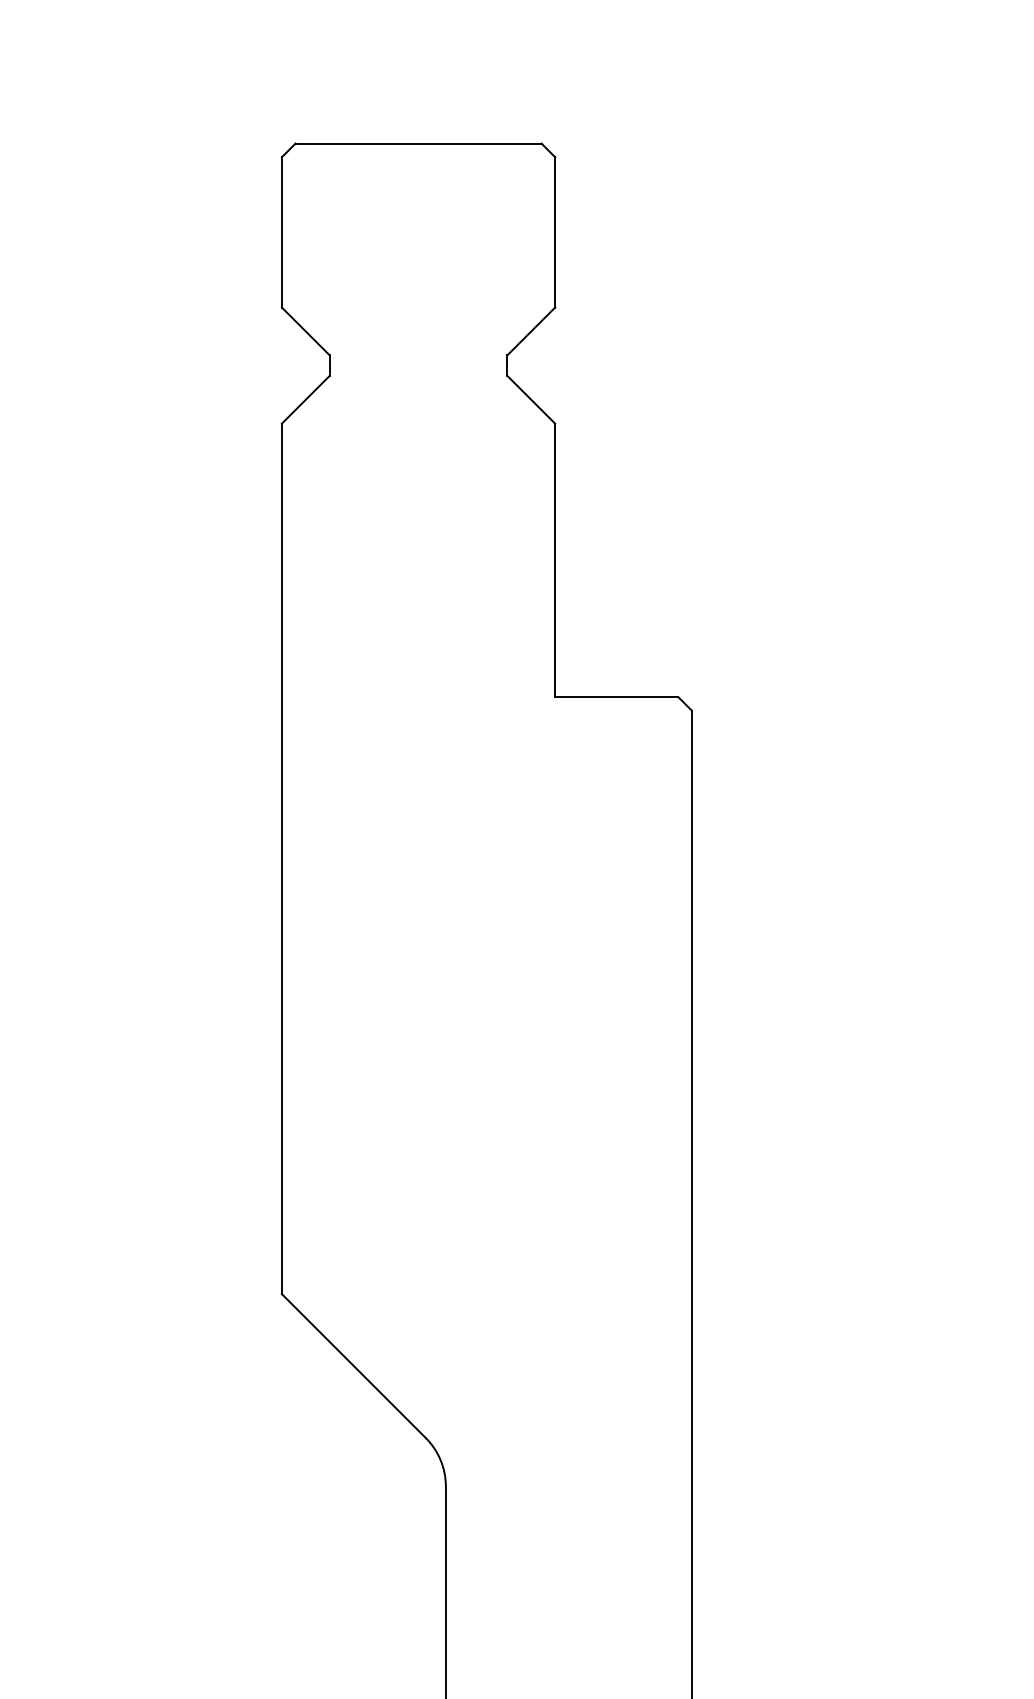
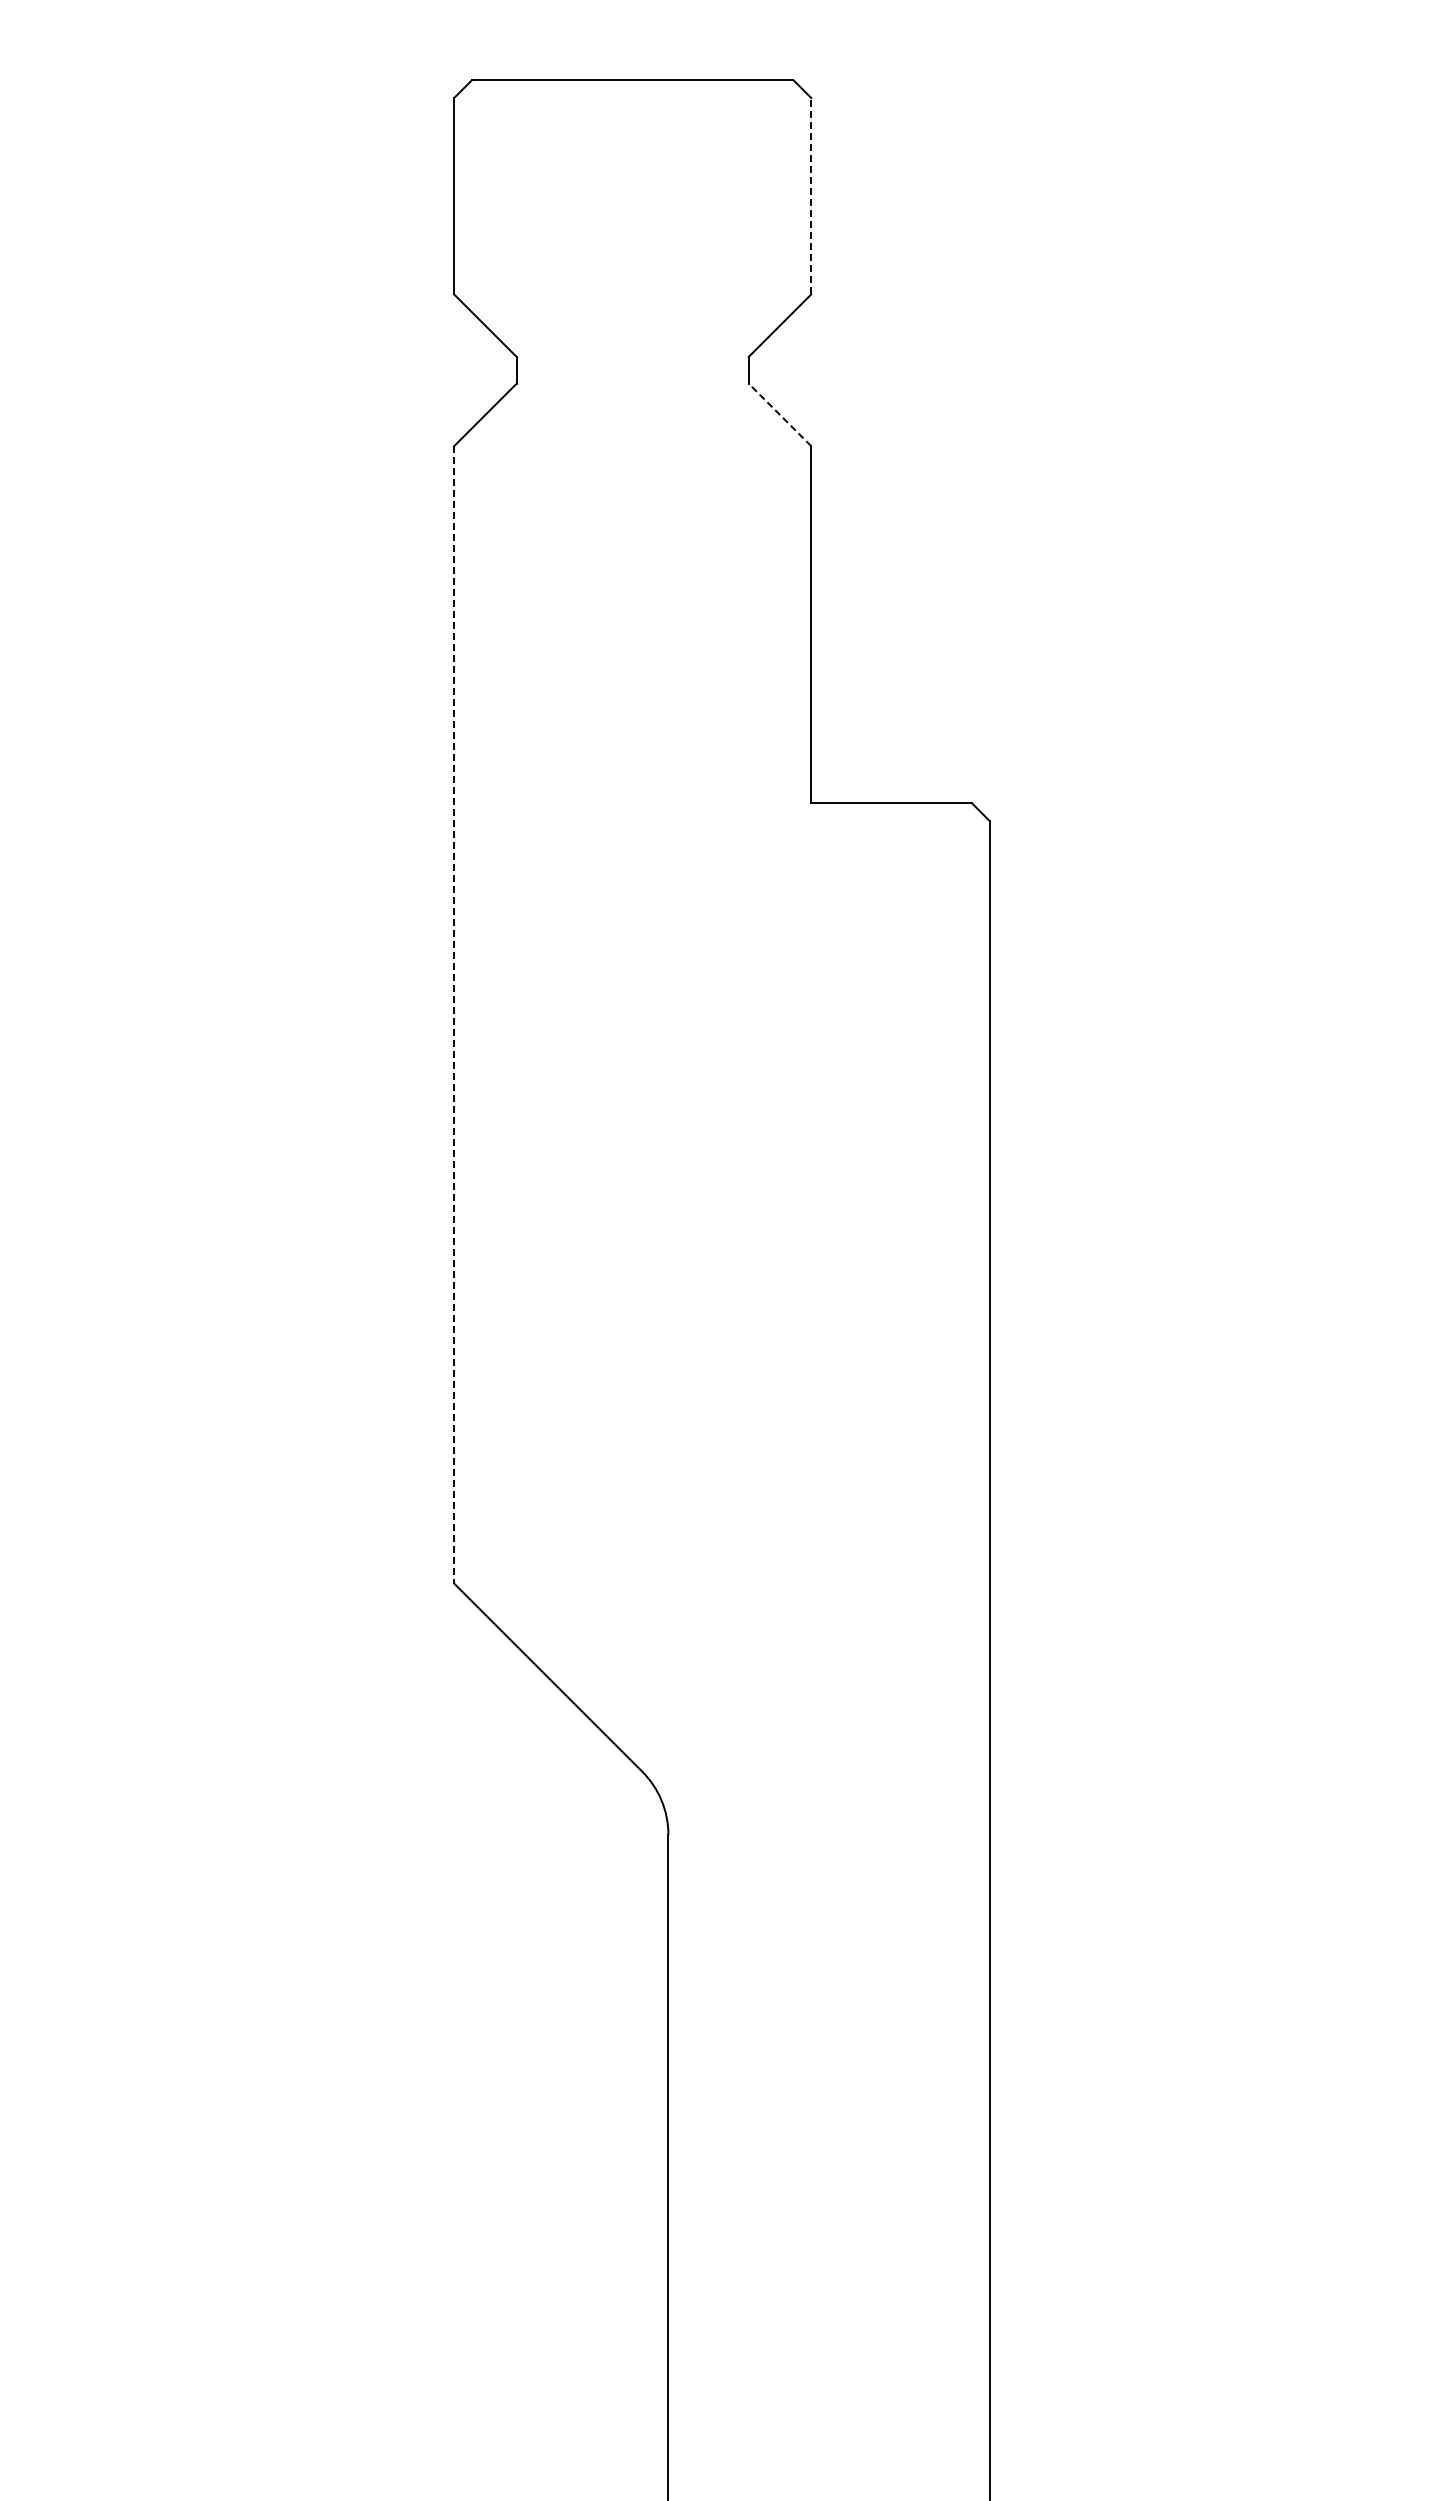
line: (555, 231) -> (811, 195), solid -> dashed
line: (530, 399) -> (779, 414), solid -> dashed
line: (282, 858) -> (454, 1014), solid -> dashed

